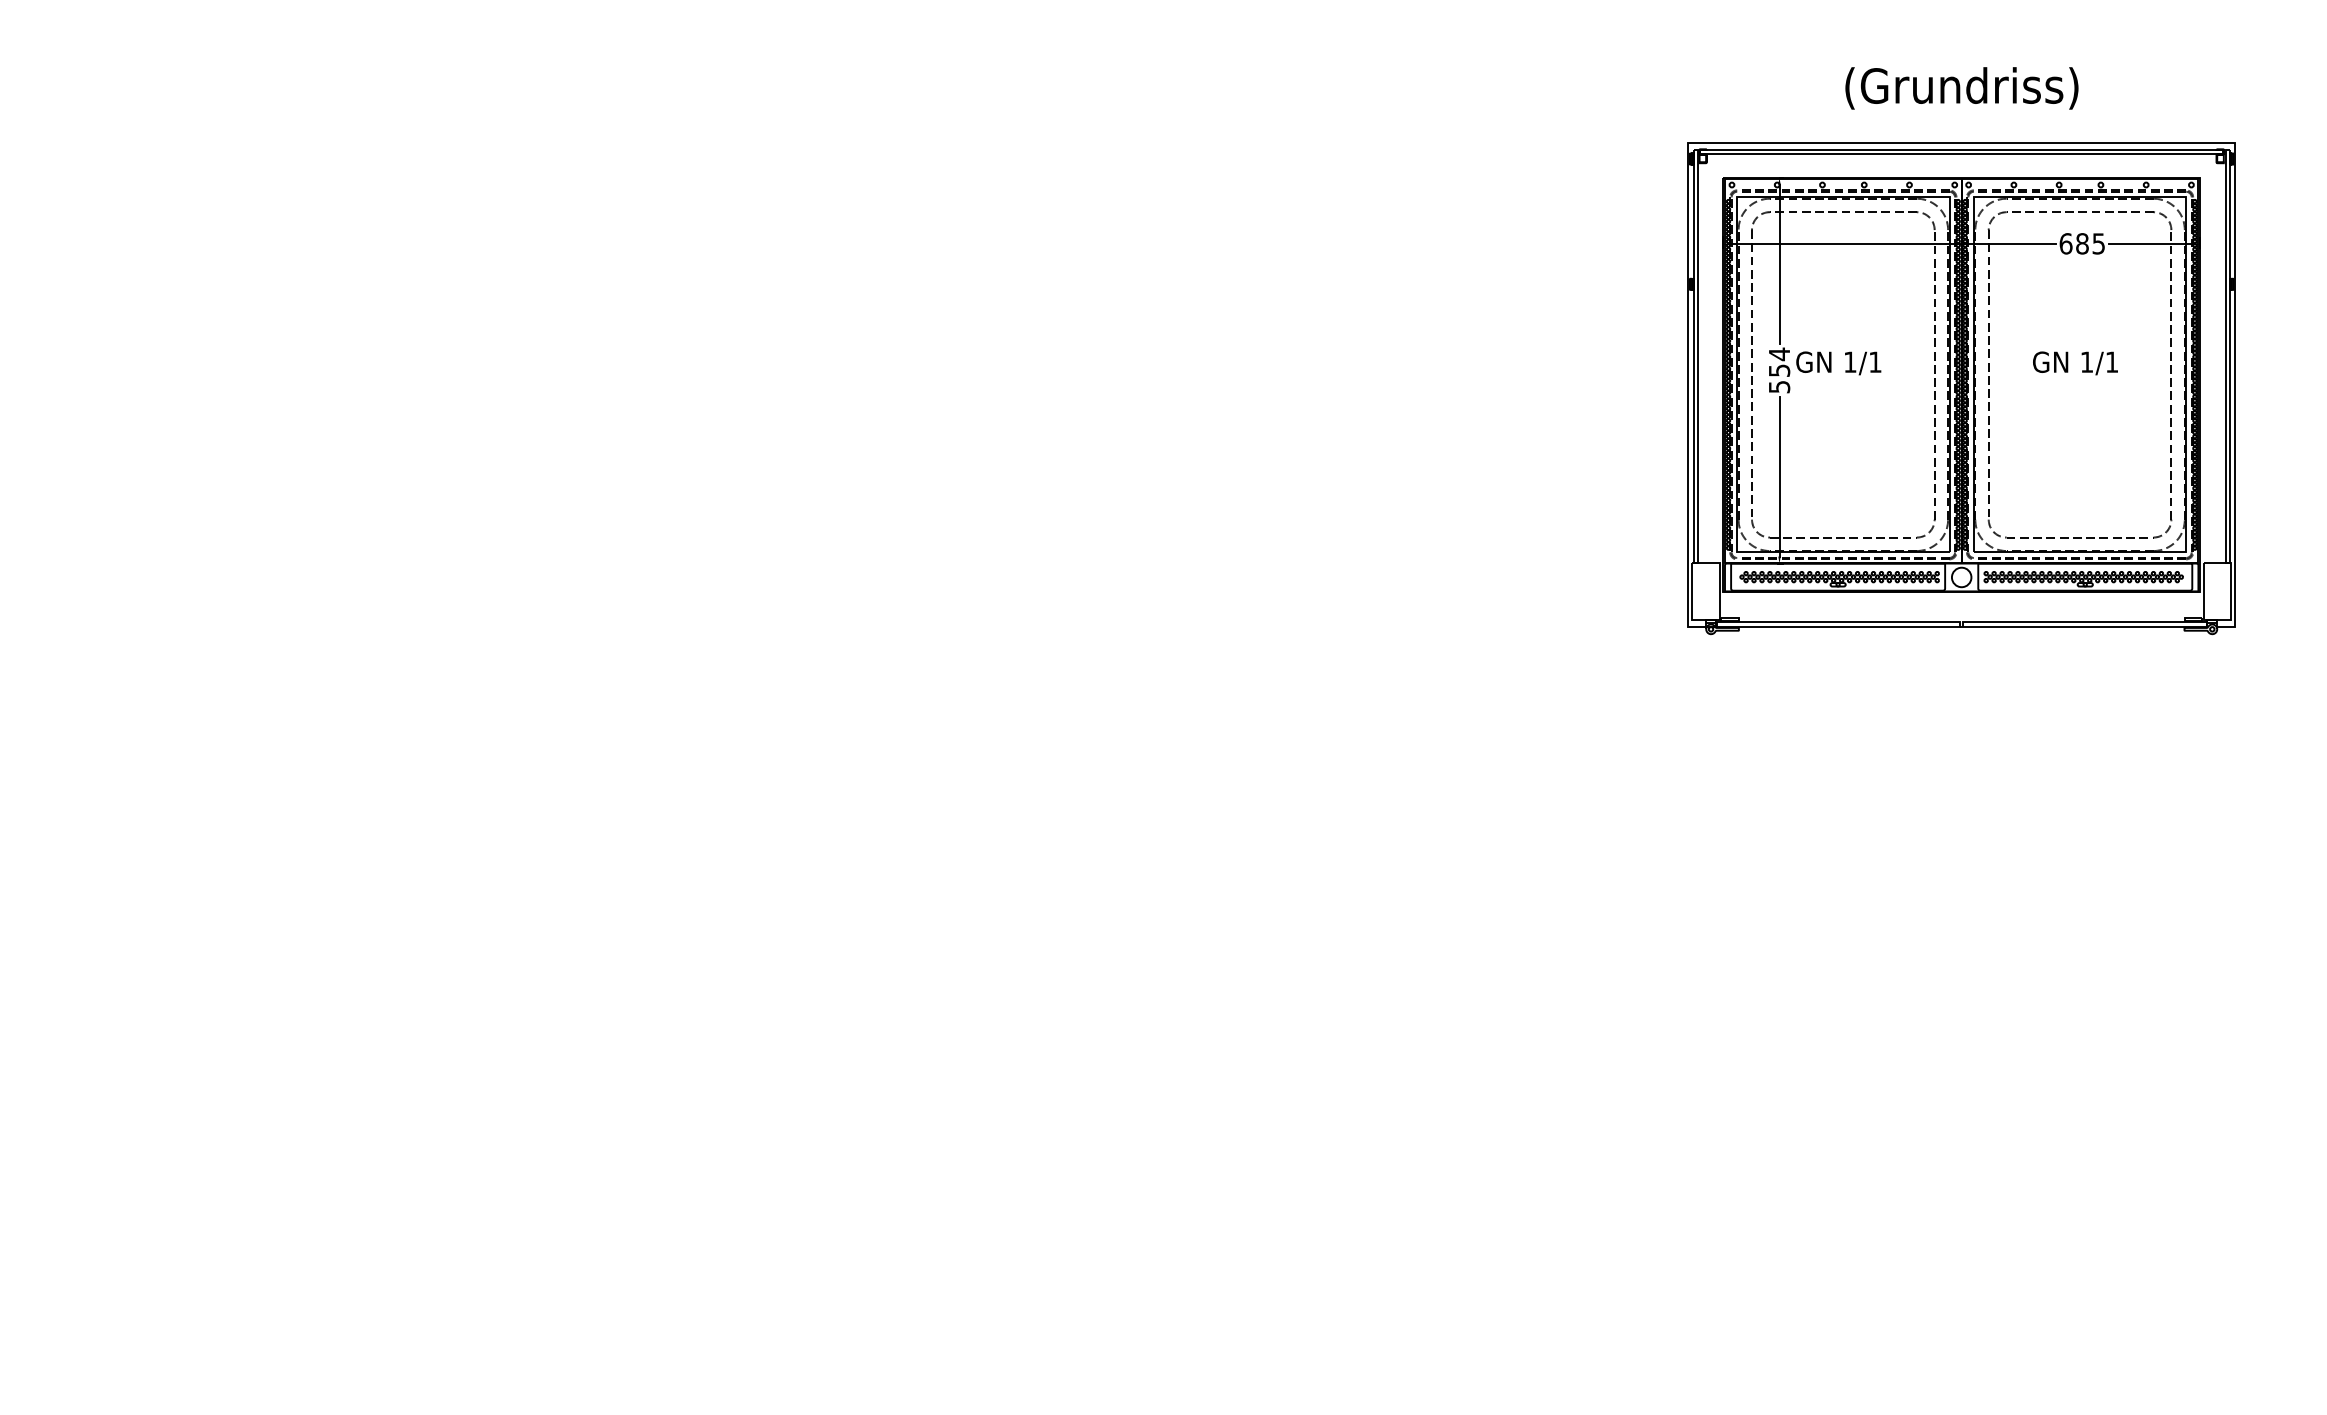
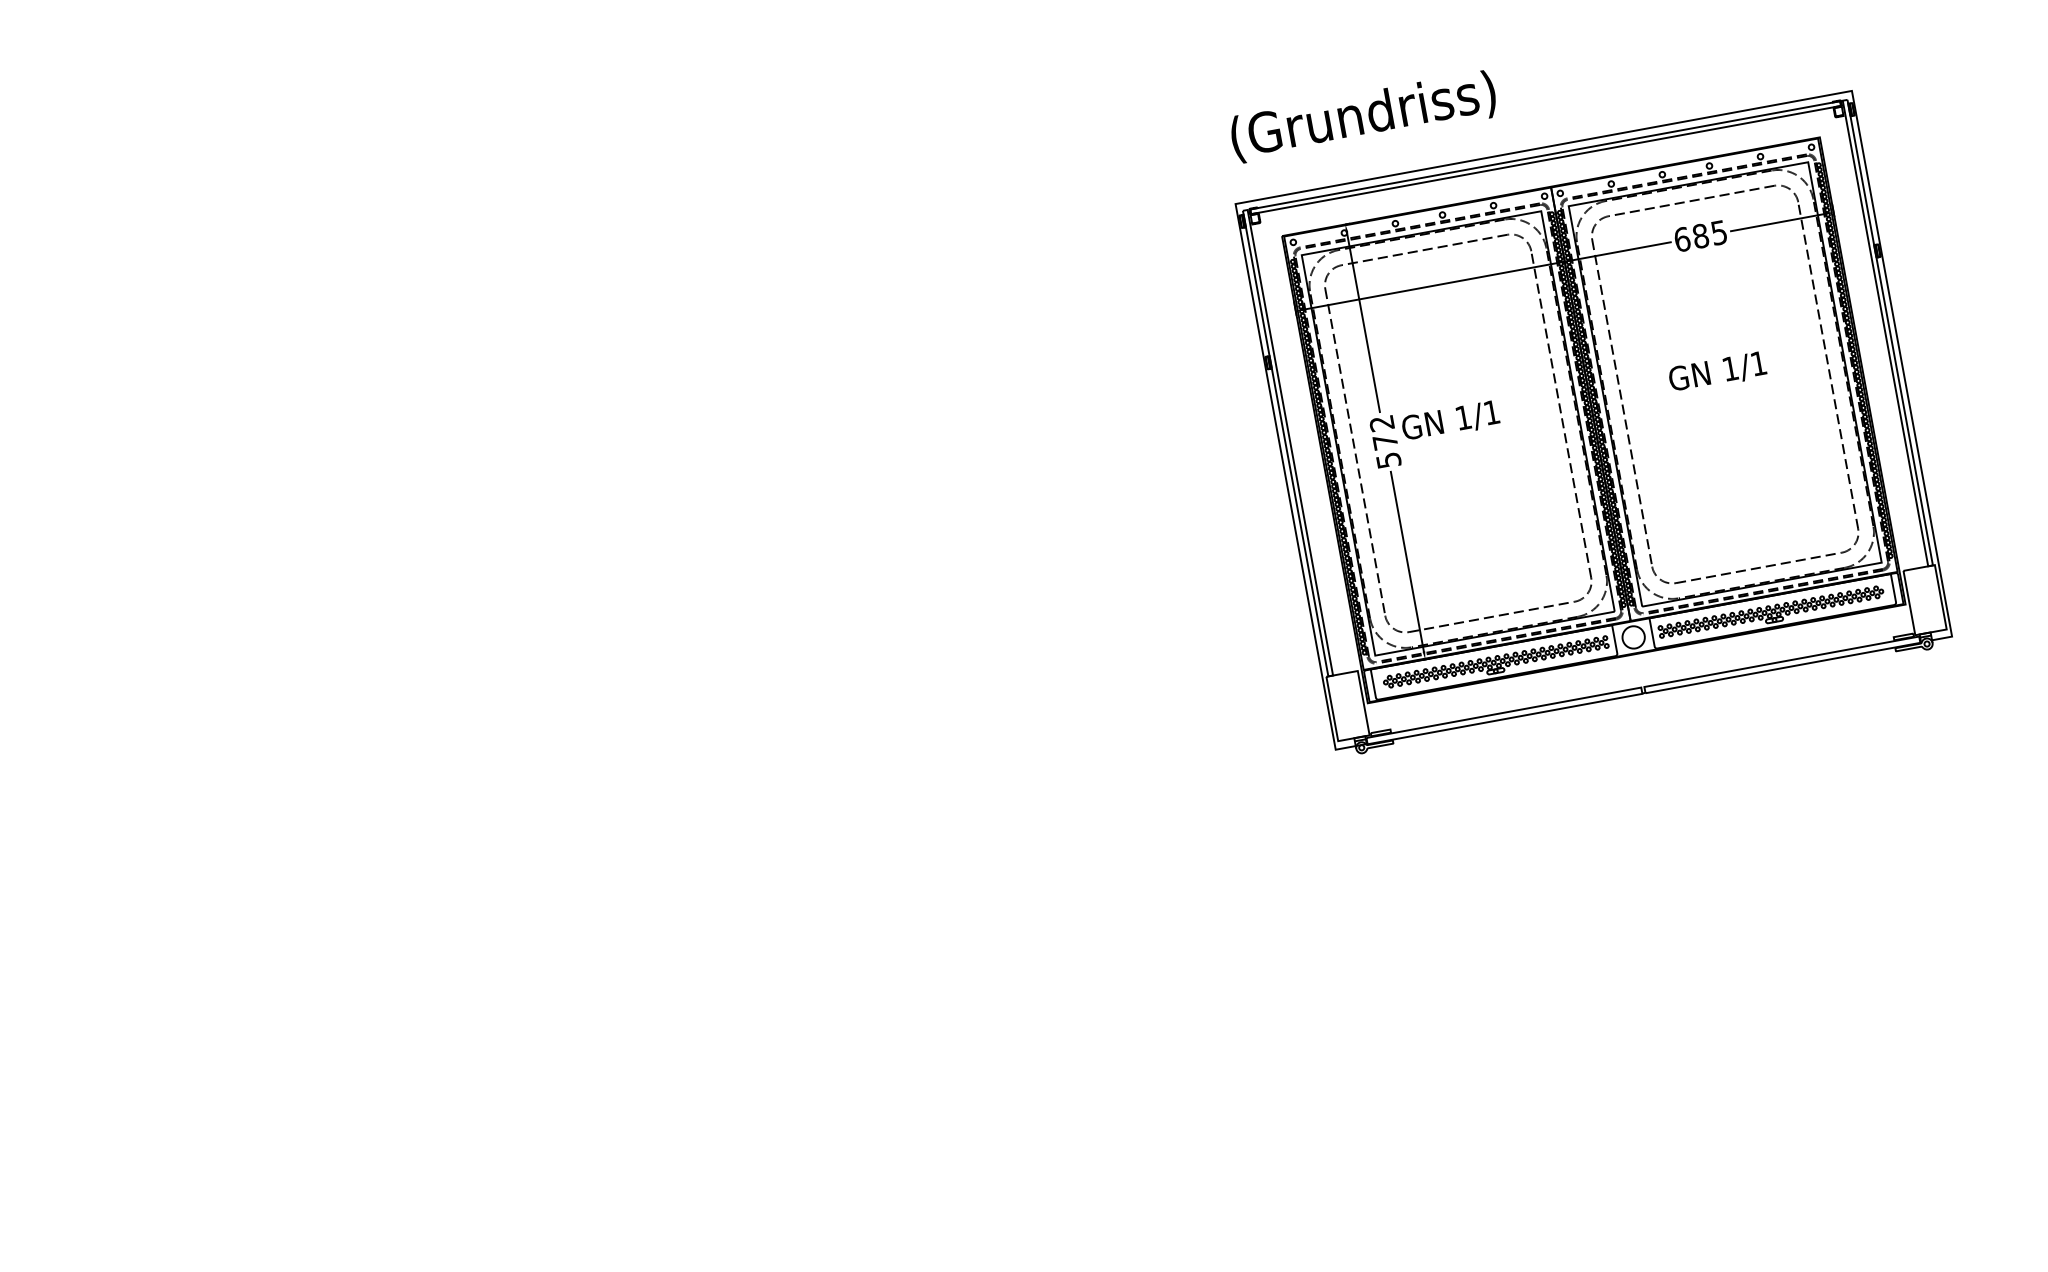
text: (1961, 88) -> (1363, 117), moved
text: (1779, 361) -> (1383, 431), 554 -> 572

